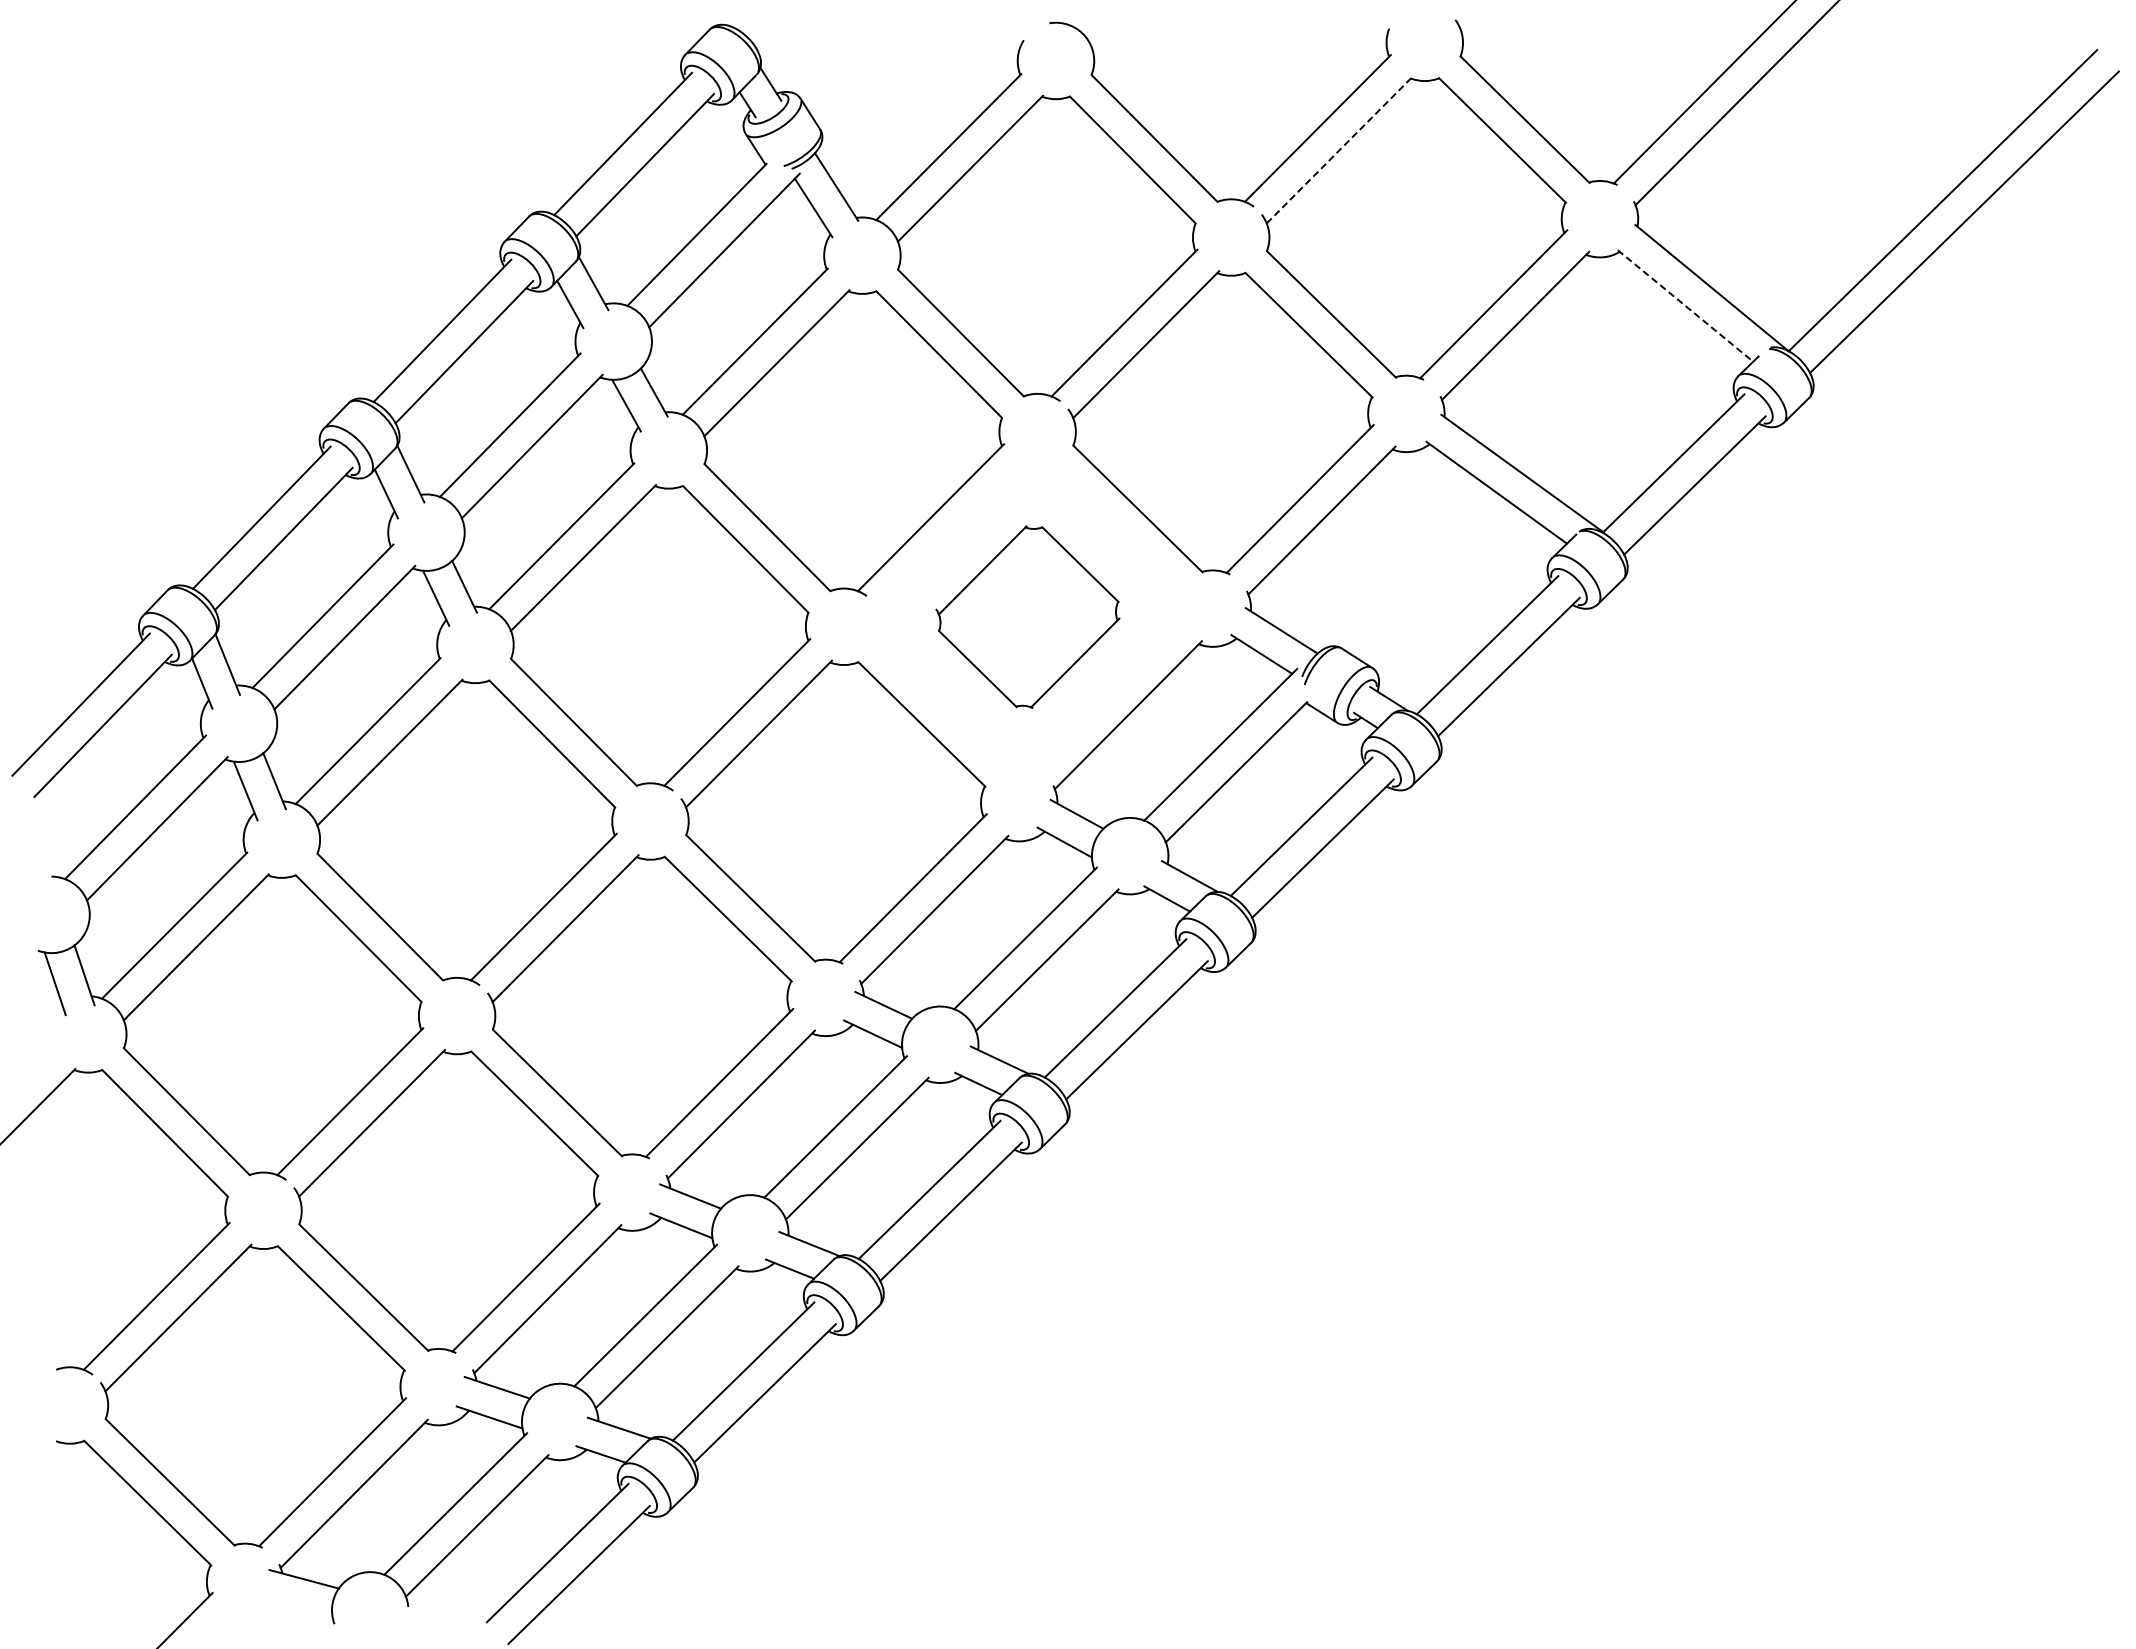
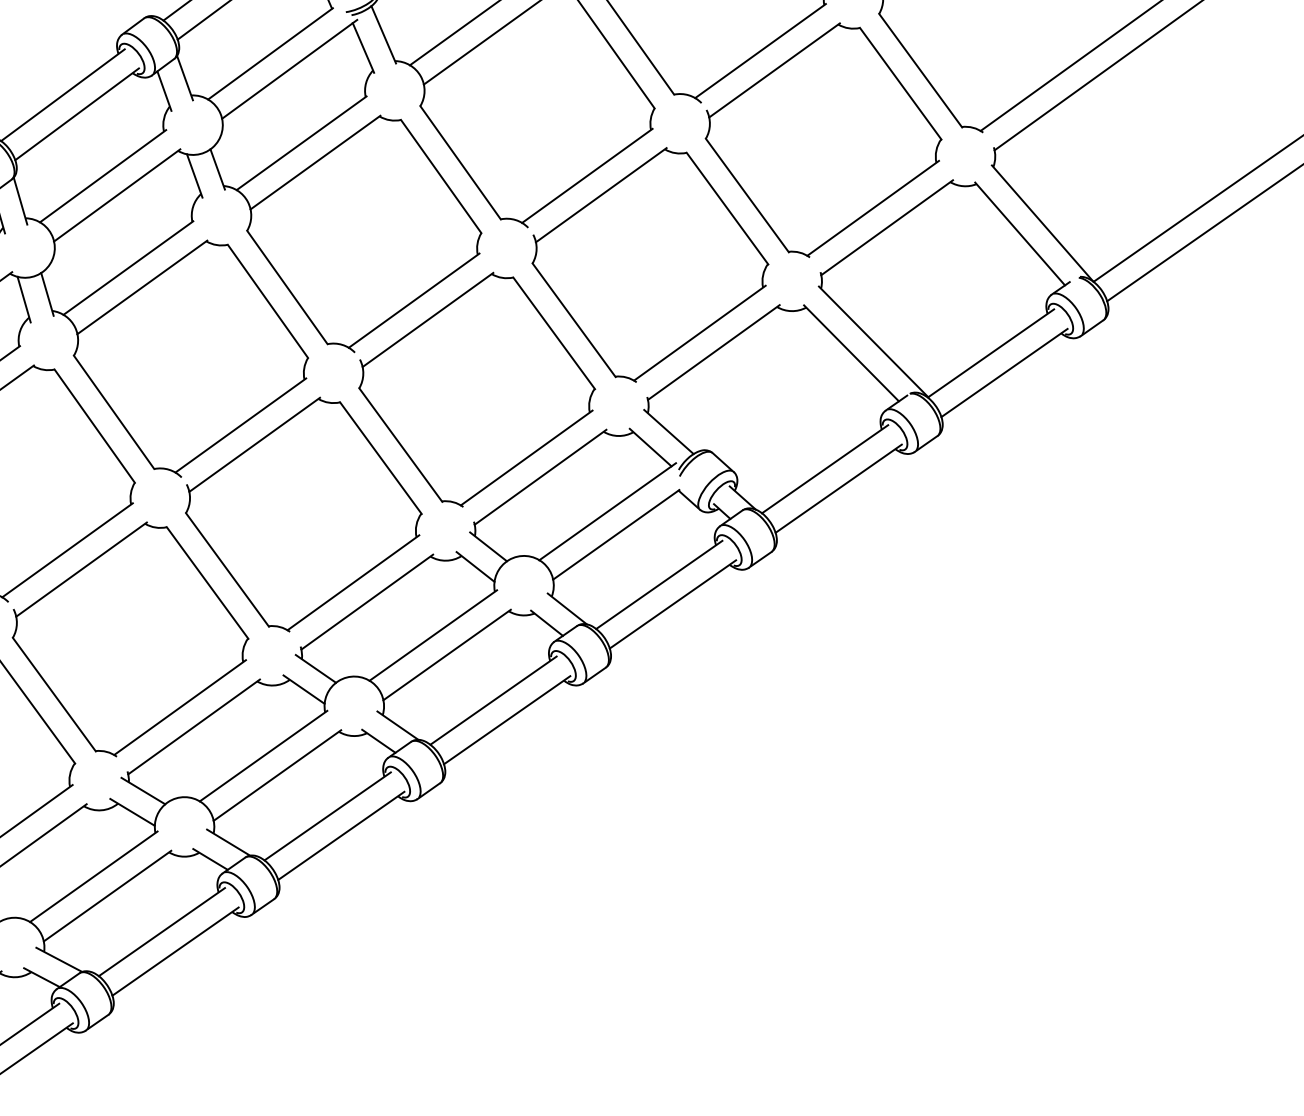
line: (1340, 149) -> (775, 70), dashed -> solid
line: (1685, 305) -> (1020, 233), dashed -> solid
part: (1027, 616) -> (475, 388), size x1.67

